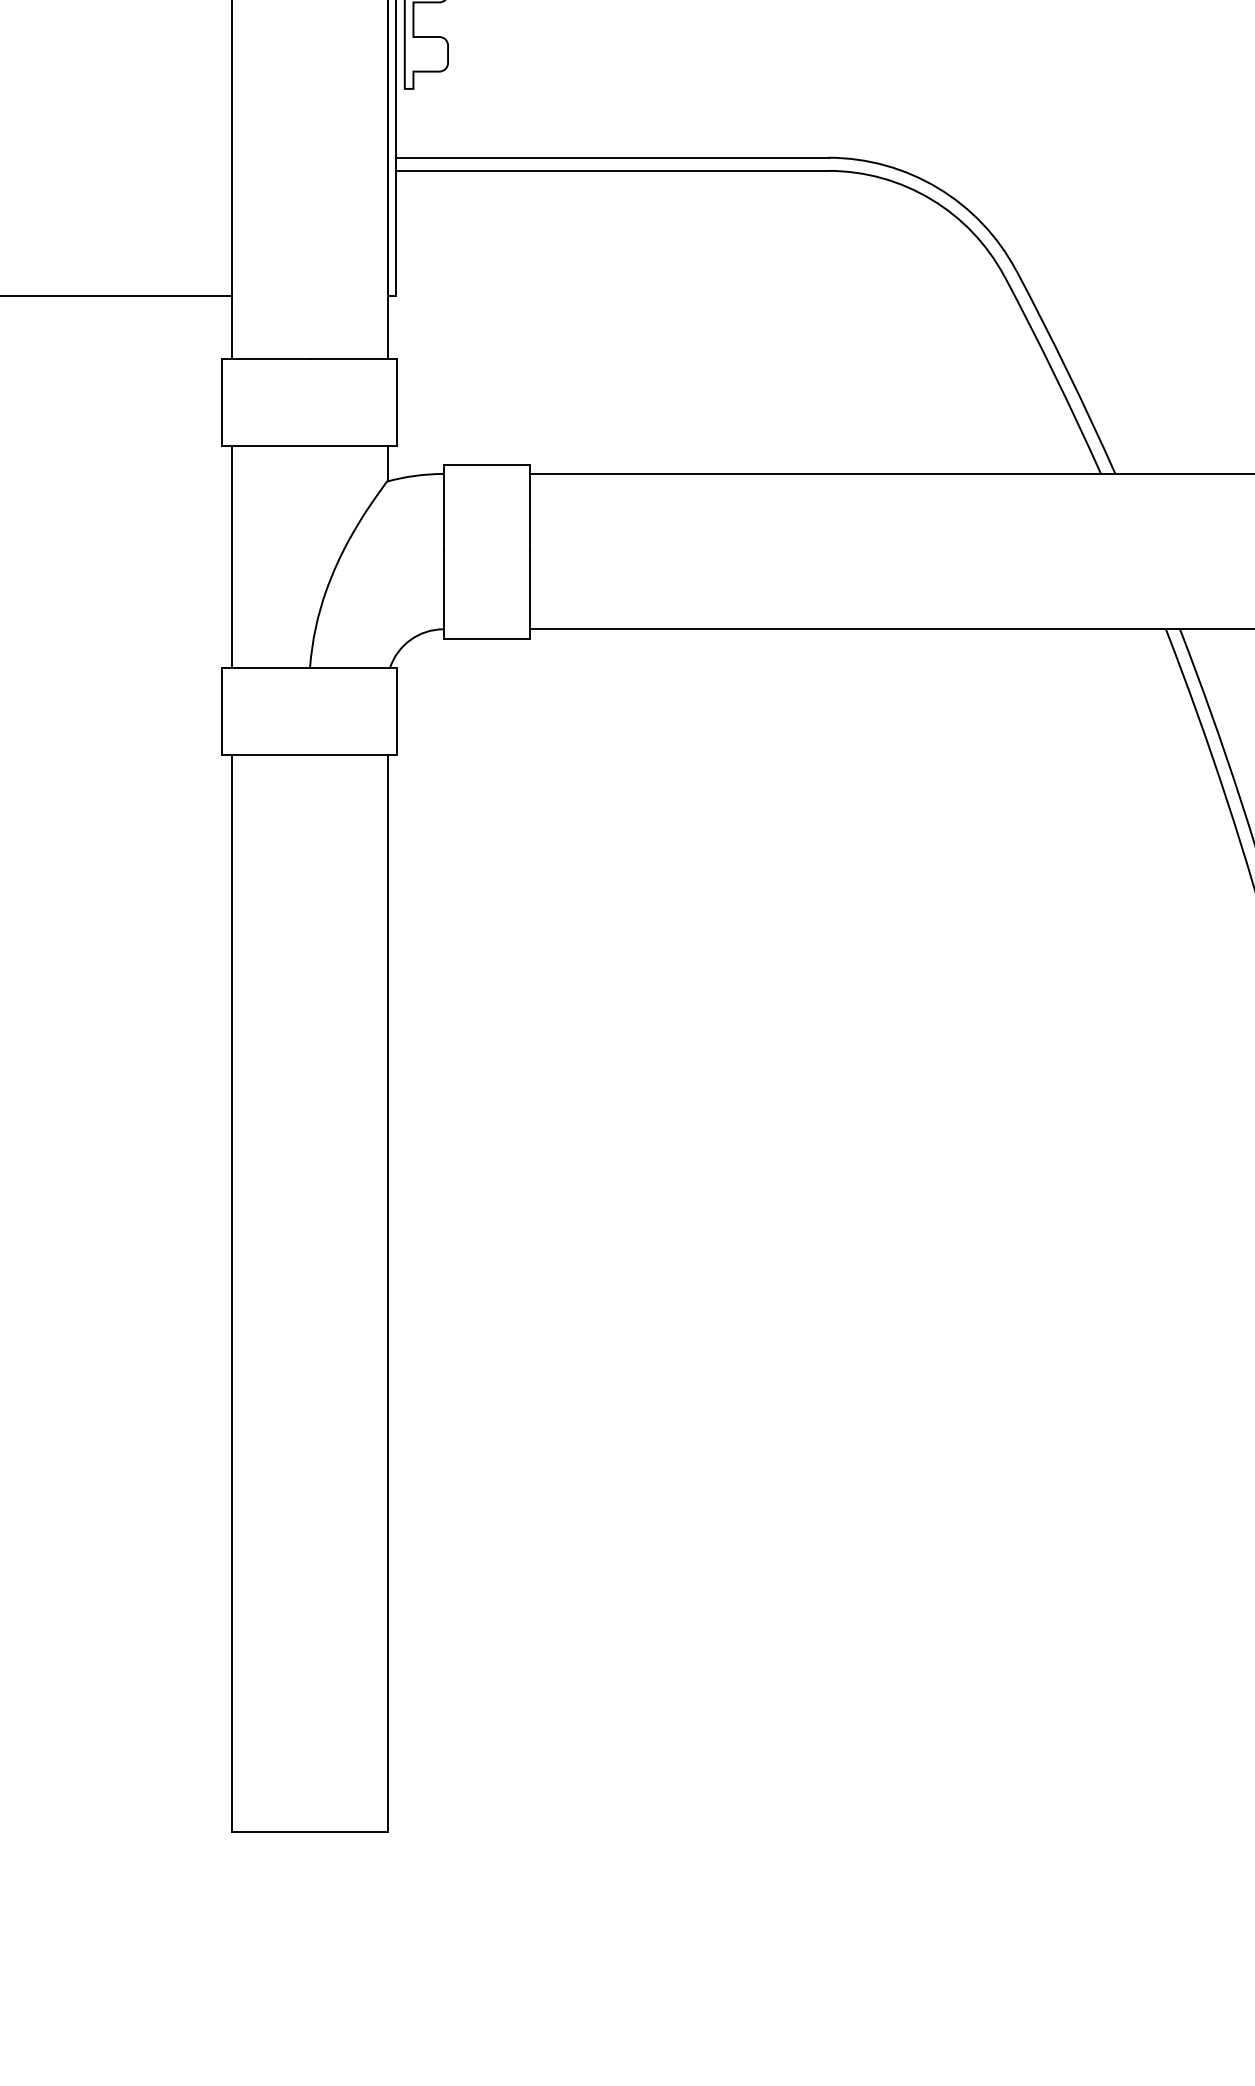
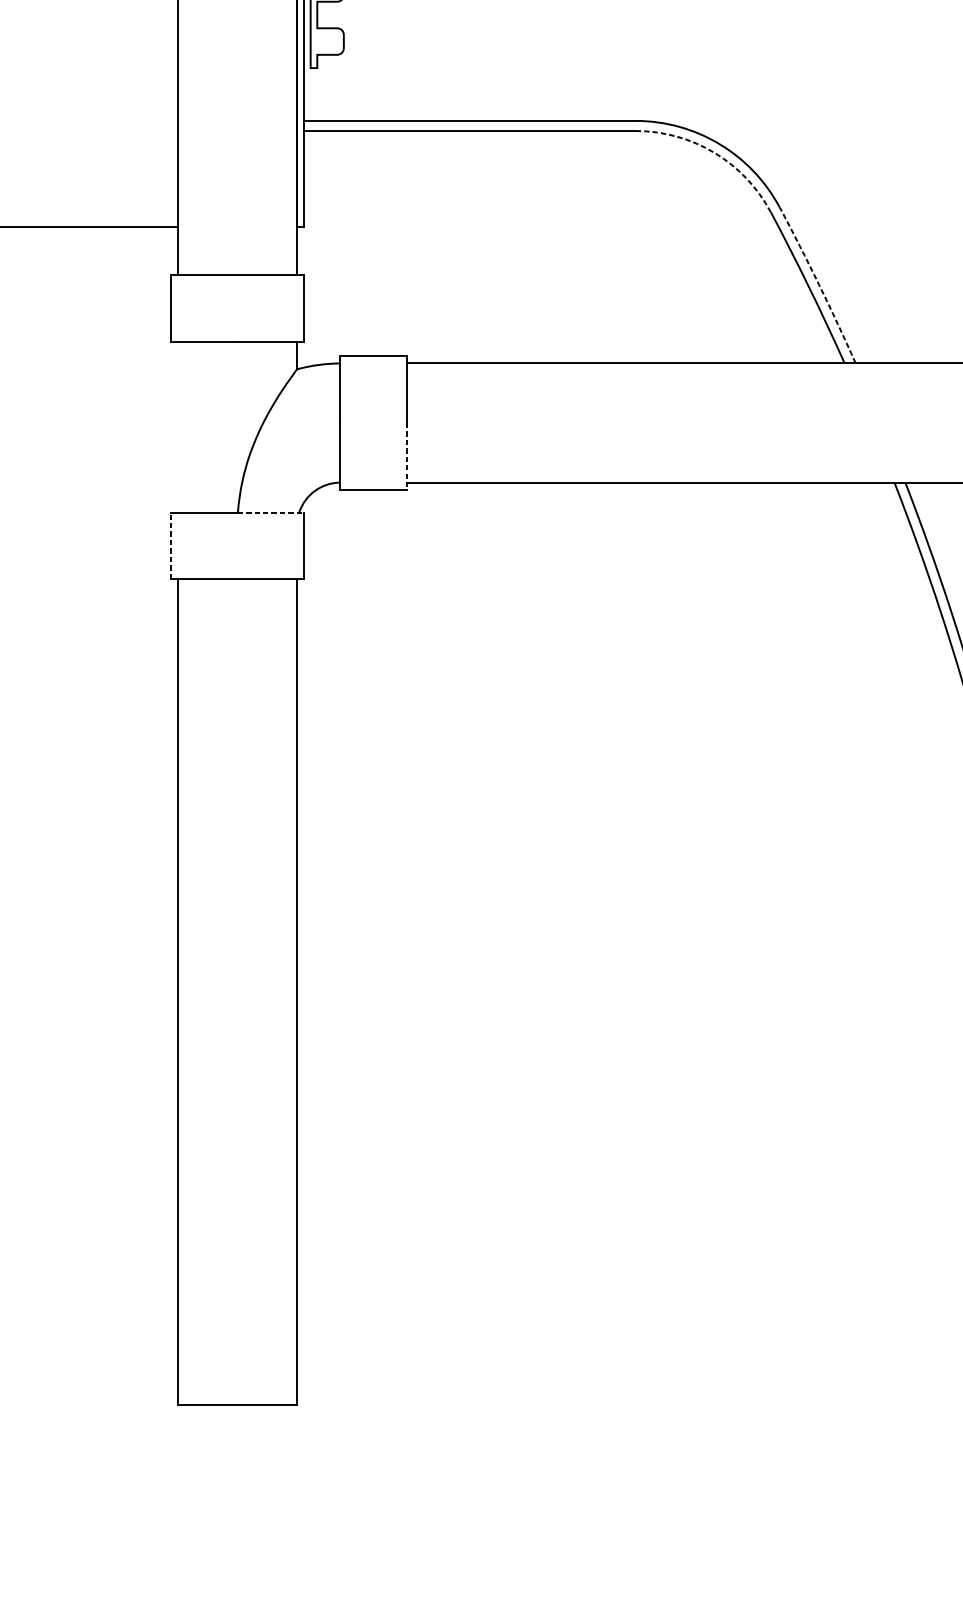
arc: (931, 199) -> (714, 152), solid -> dashed
arc: (1067, 371) -> (819, 284), solid -> dashed
line: (231, 556) -> (177, 426), removed
line: (530, 595) -> (407, 456), solid -> dashed
line: (353, 668) -> (271, 512), solid -> dashed
line: (222, 711) -> (170, 545), solid -> dashed

